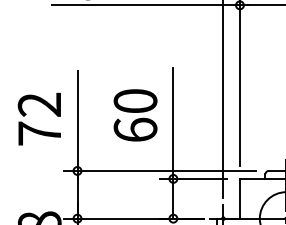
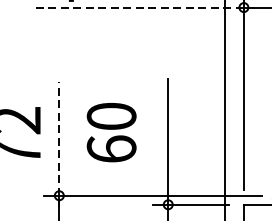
line: (146, 5) -> (137, 7), solid -> dashed
text: (135, 115) -> (111, 132), moved
line: (77, 120) -> (59, 138), solid -> dashed

